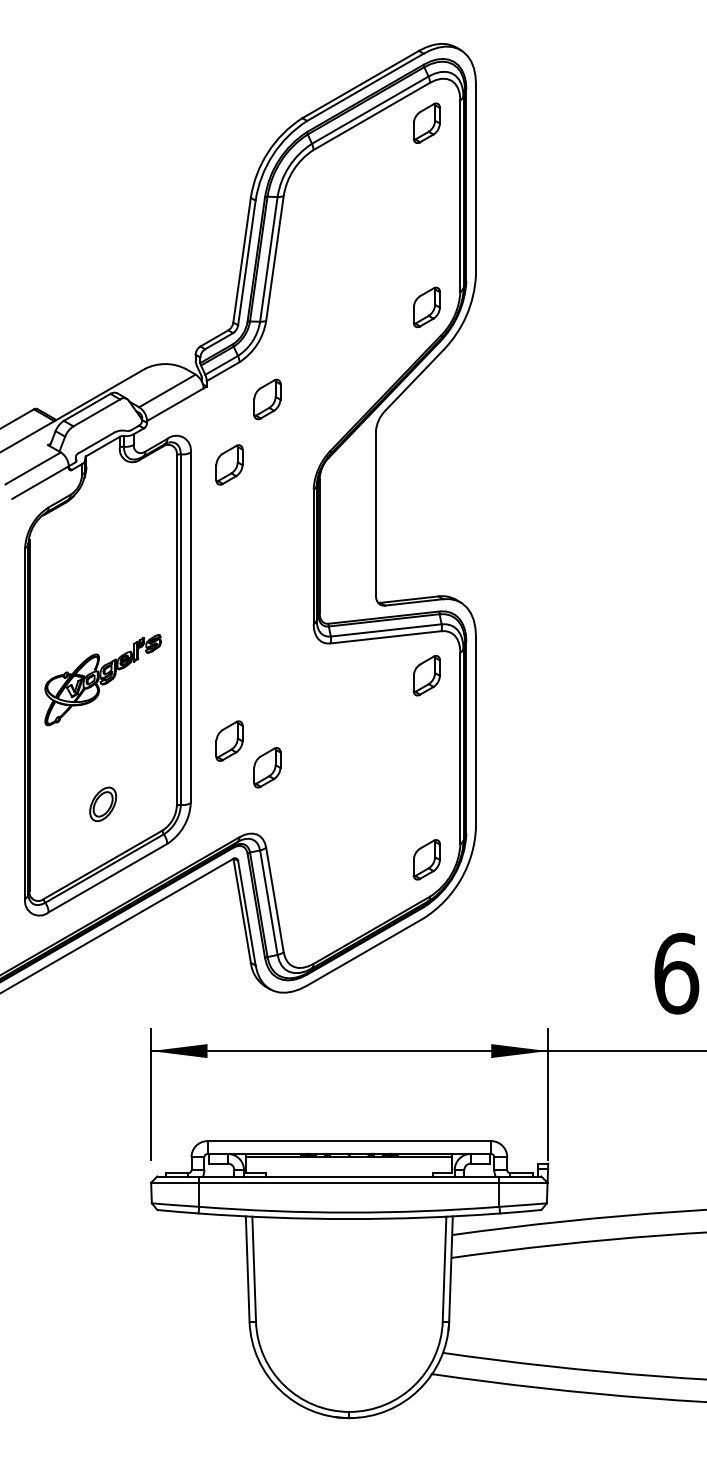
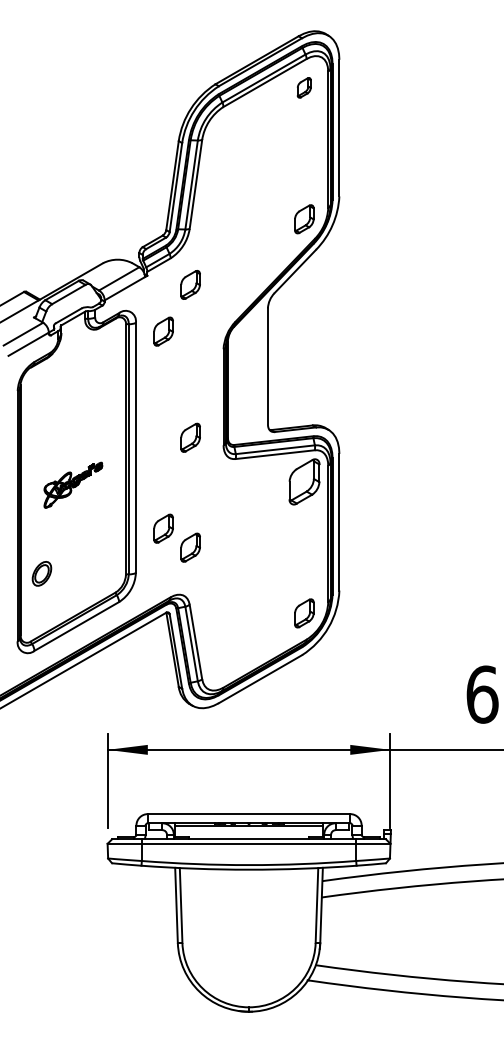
part: (426, 122) -> (304, 87), size x0.7
part: (267, 613) -> (190, 437), added
part: (426, 675) -> (304, 481), size x1.6
part: (102, 680) -> (72, 485), size x0.7
part: (103, 803) -> (42, 573), moved

